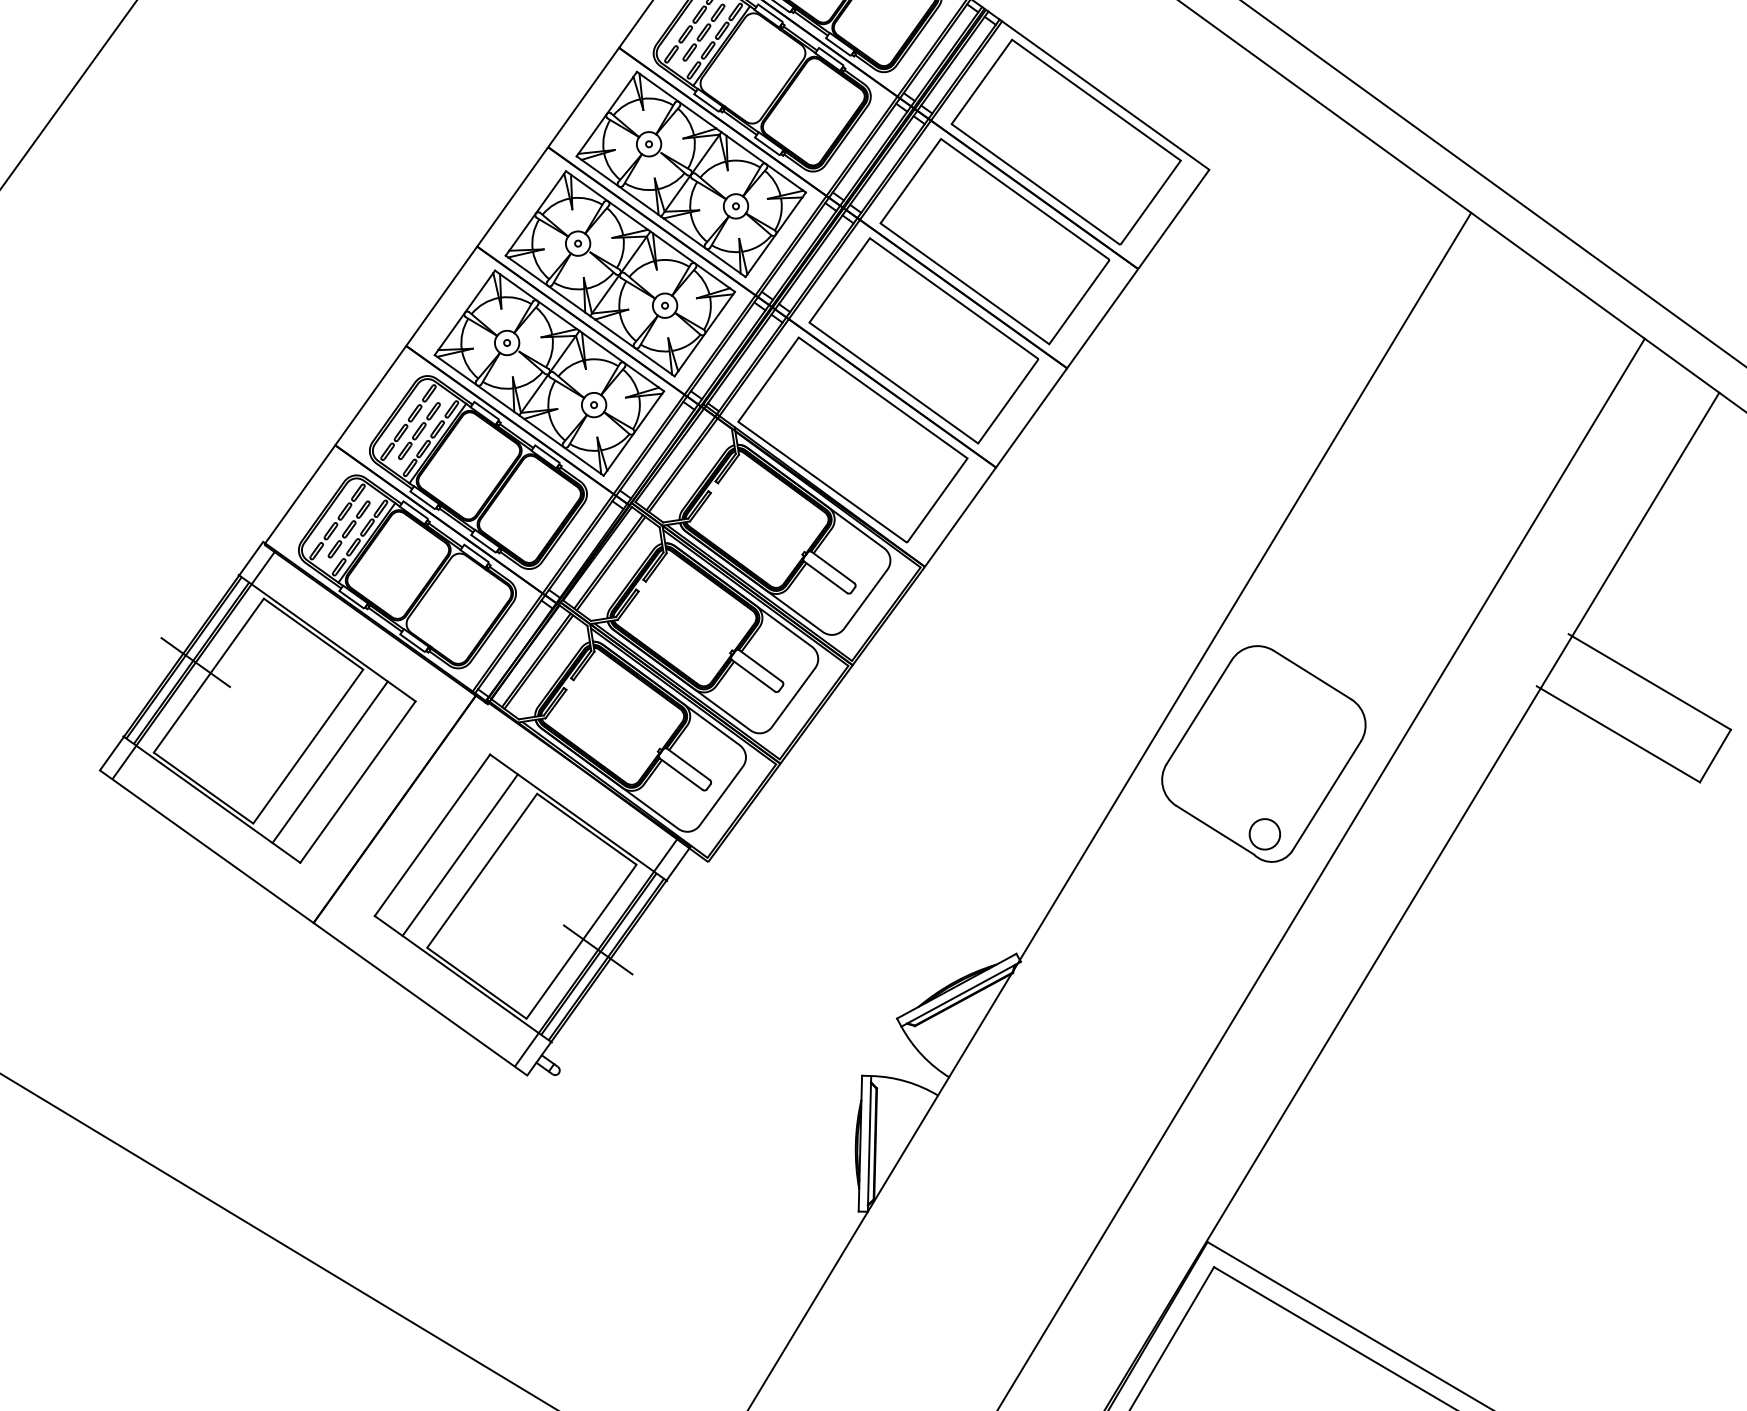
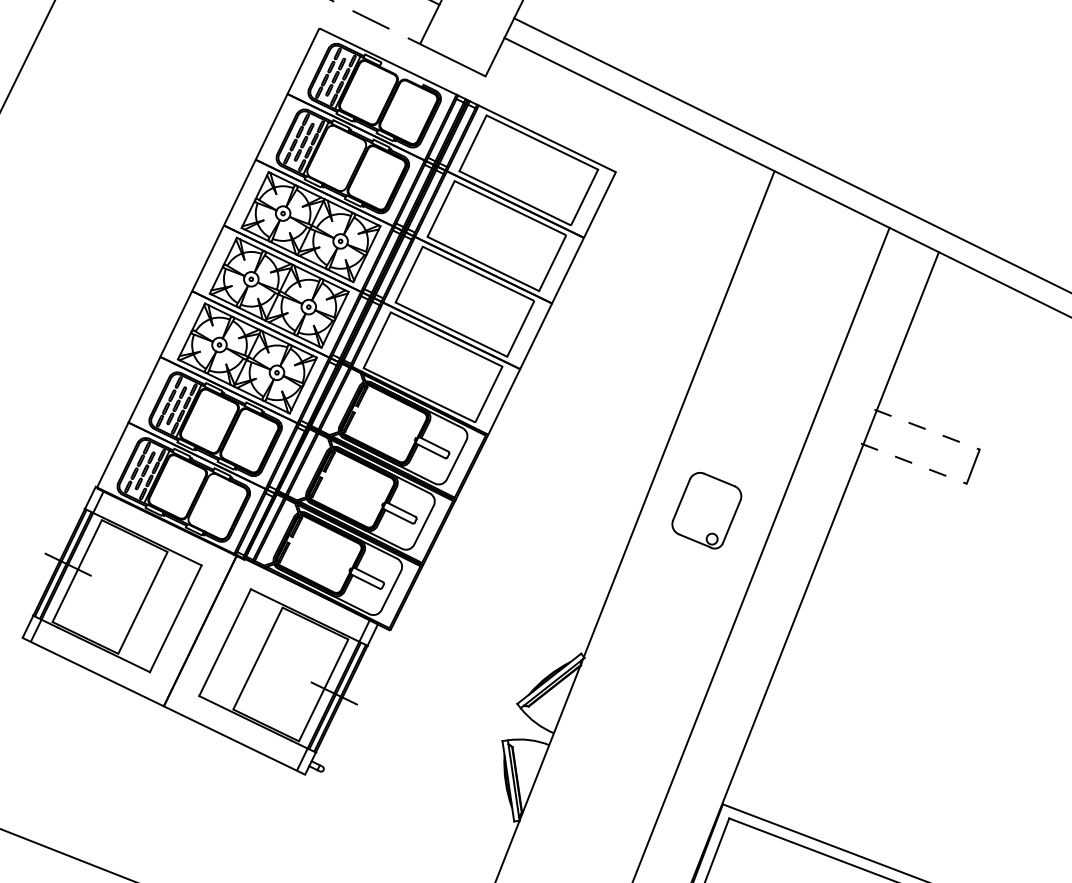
line: (1650, 681) -> (927, 429), solid -> dashed
line: (1617, 733) -> (913, 463), solid -> dashed
part: (1263, 753) -> (706, 510), size x0.6
line: (330, 761) -> (157, 609), removed
line: (460, 855) -> (243, 651), removed

